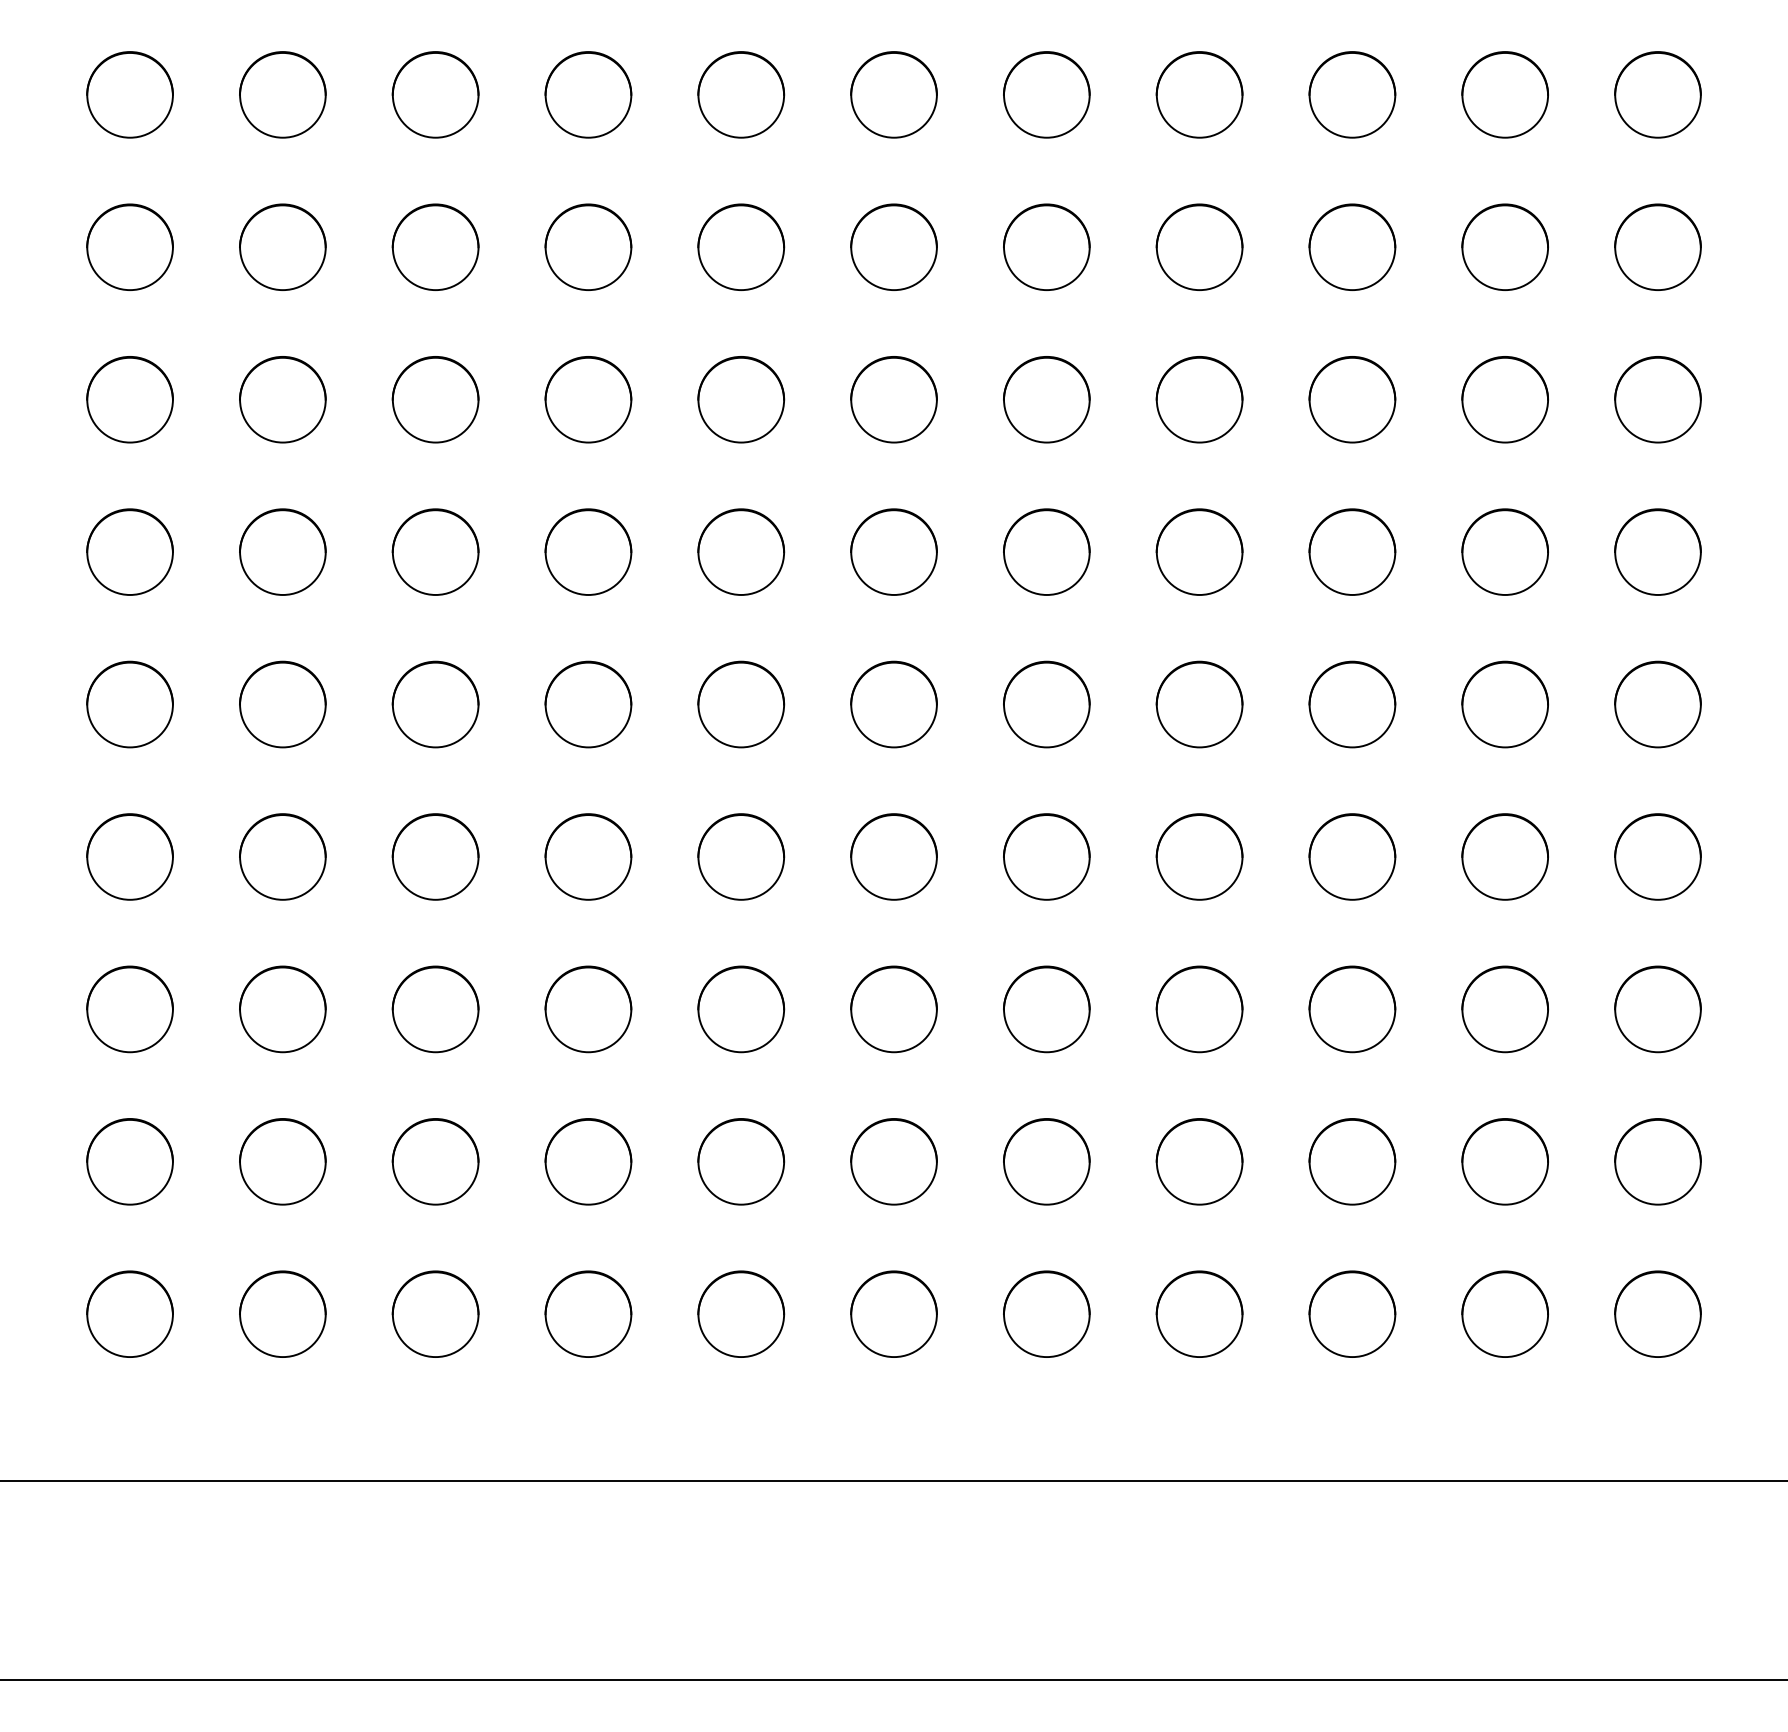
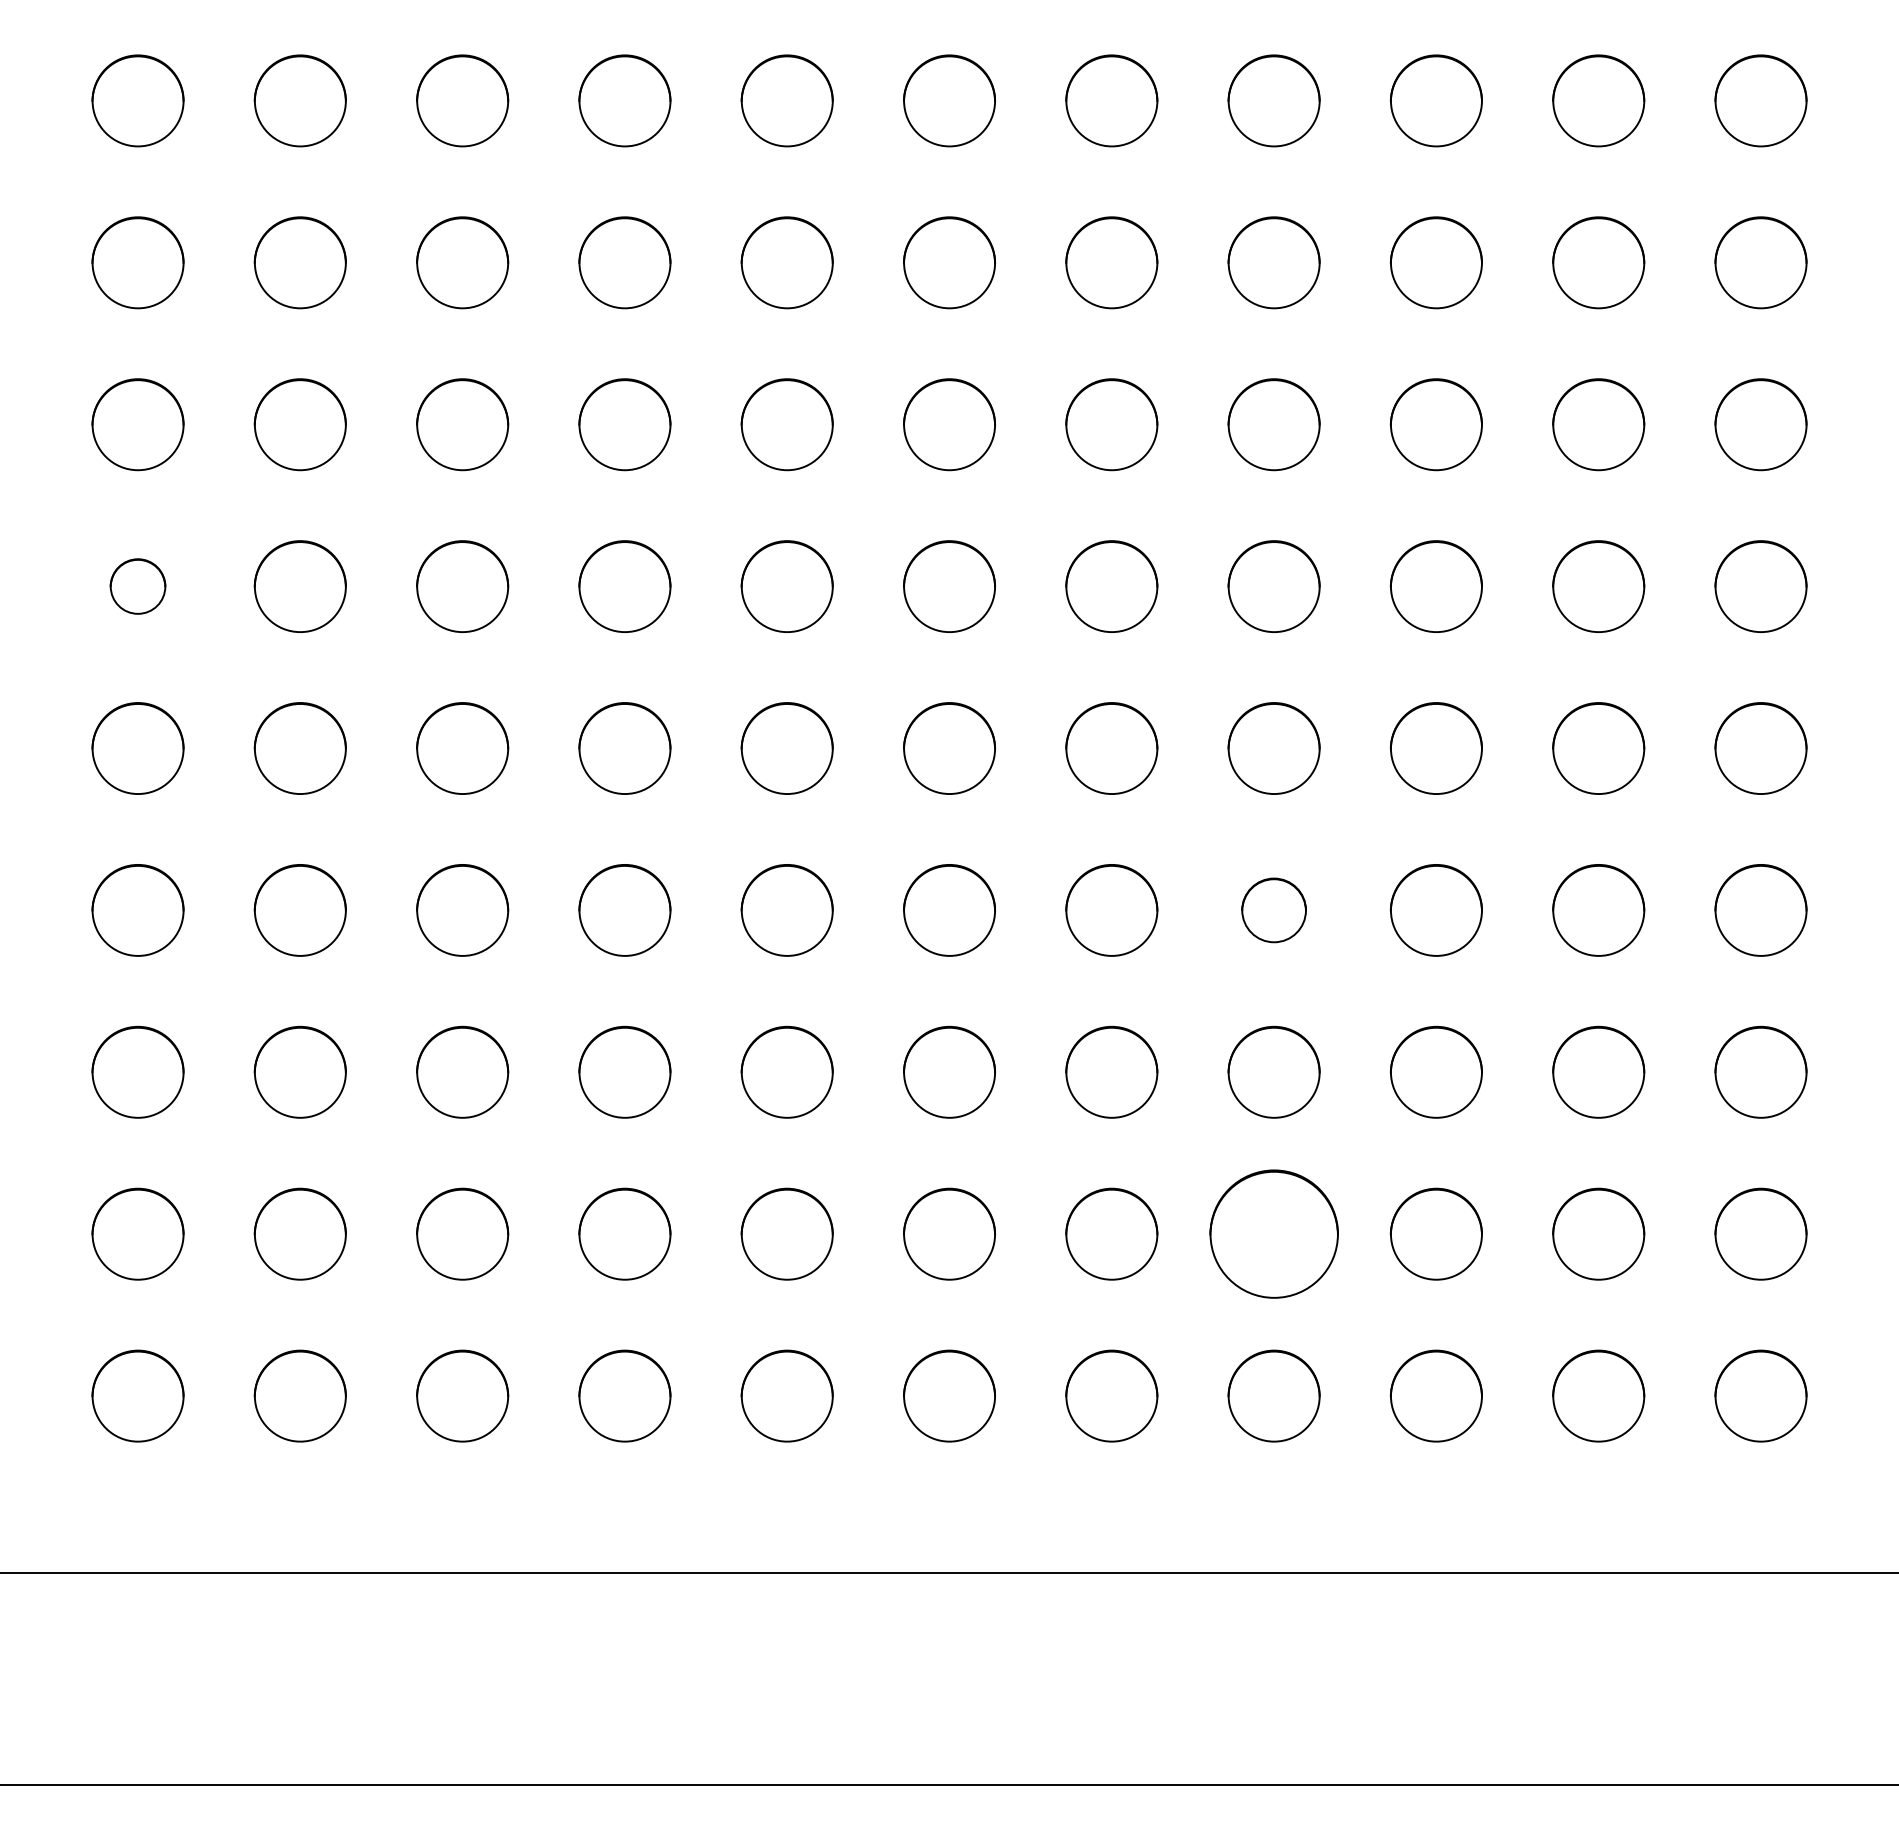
circle: (129, 551) -> (137, 585), size x0.6
part: (1199, 856) -> (1274, 909), size x0.7
part: (1199, 1161) -> (1274, 1233), size x1.4

